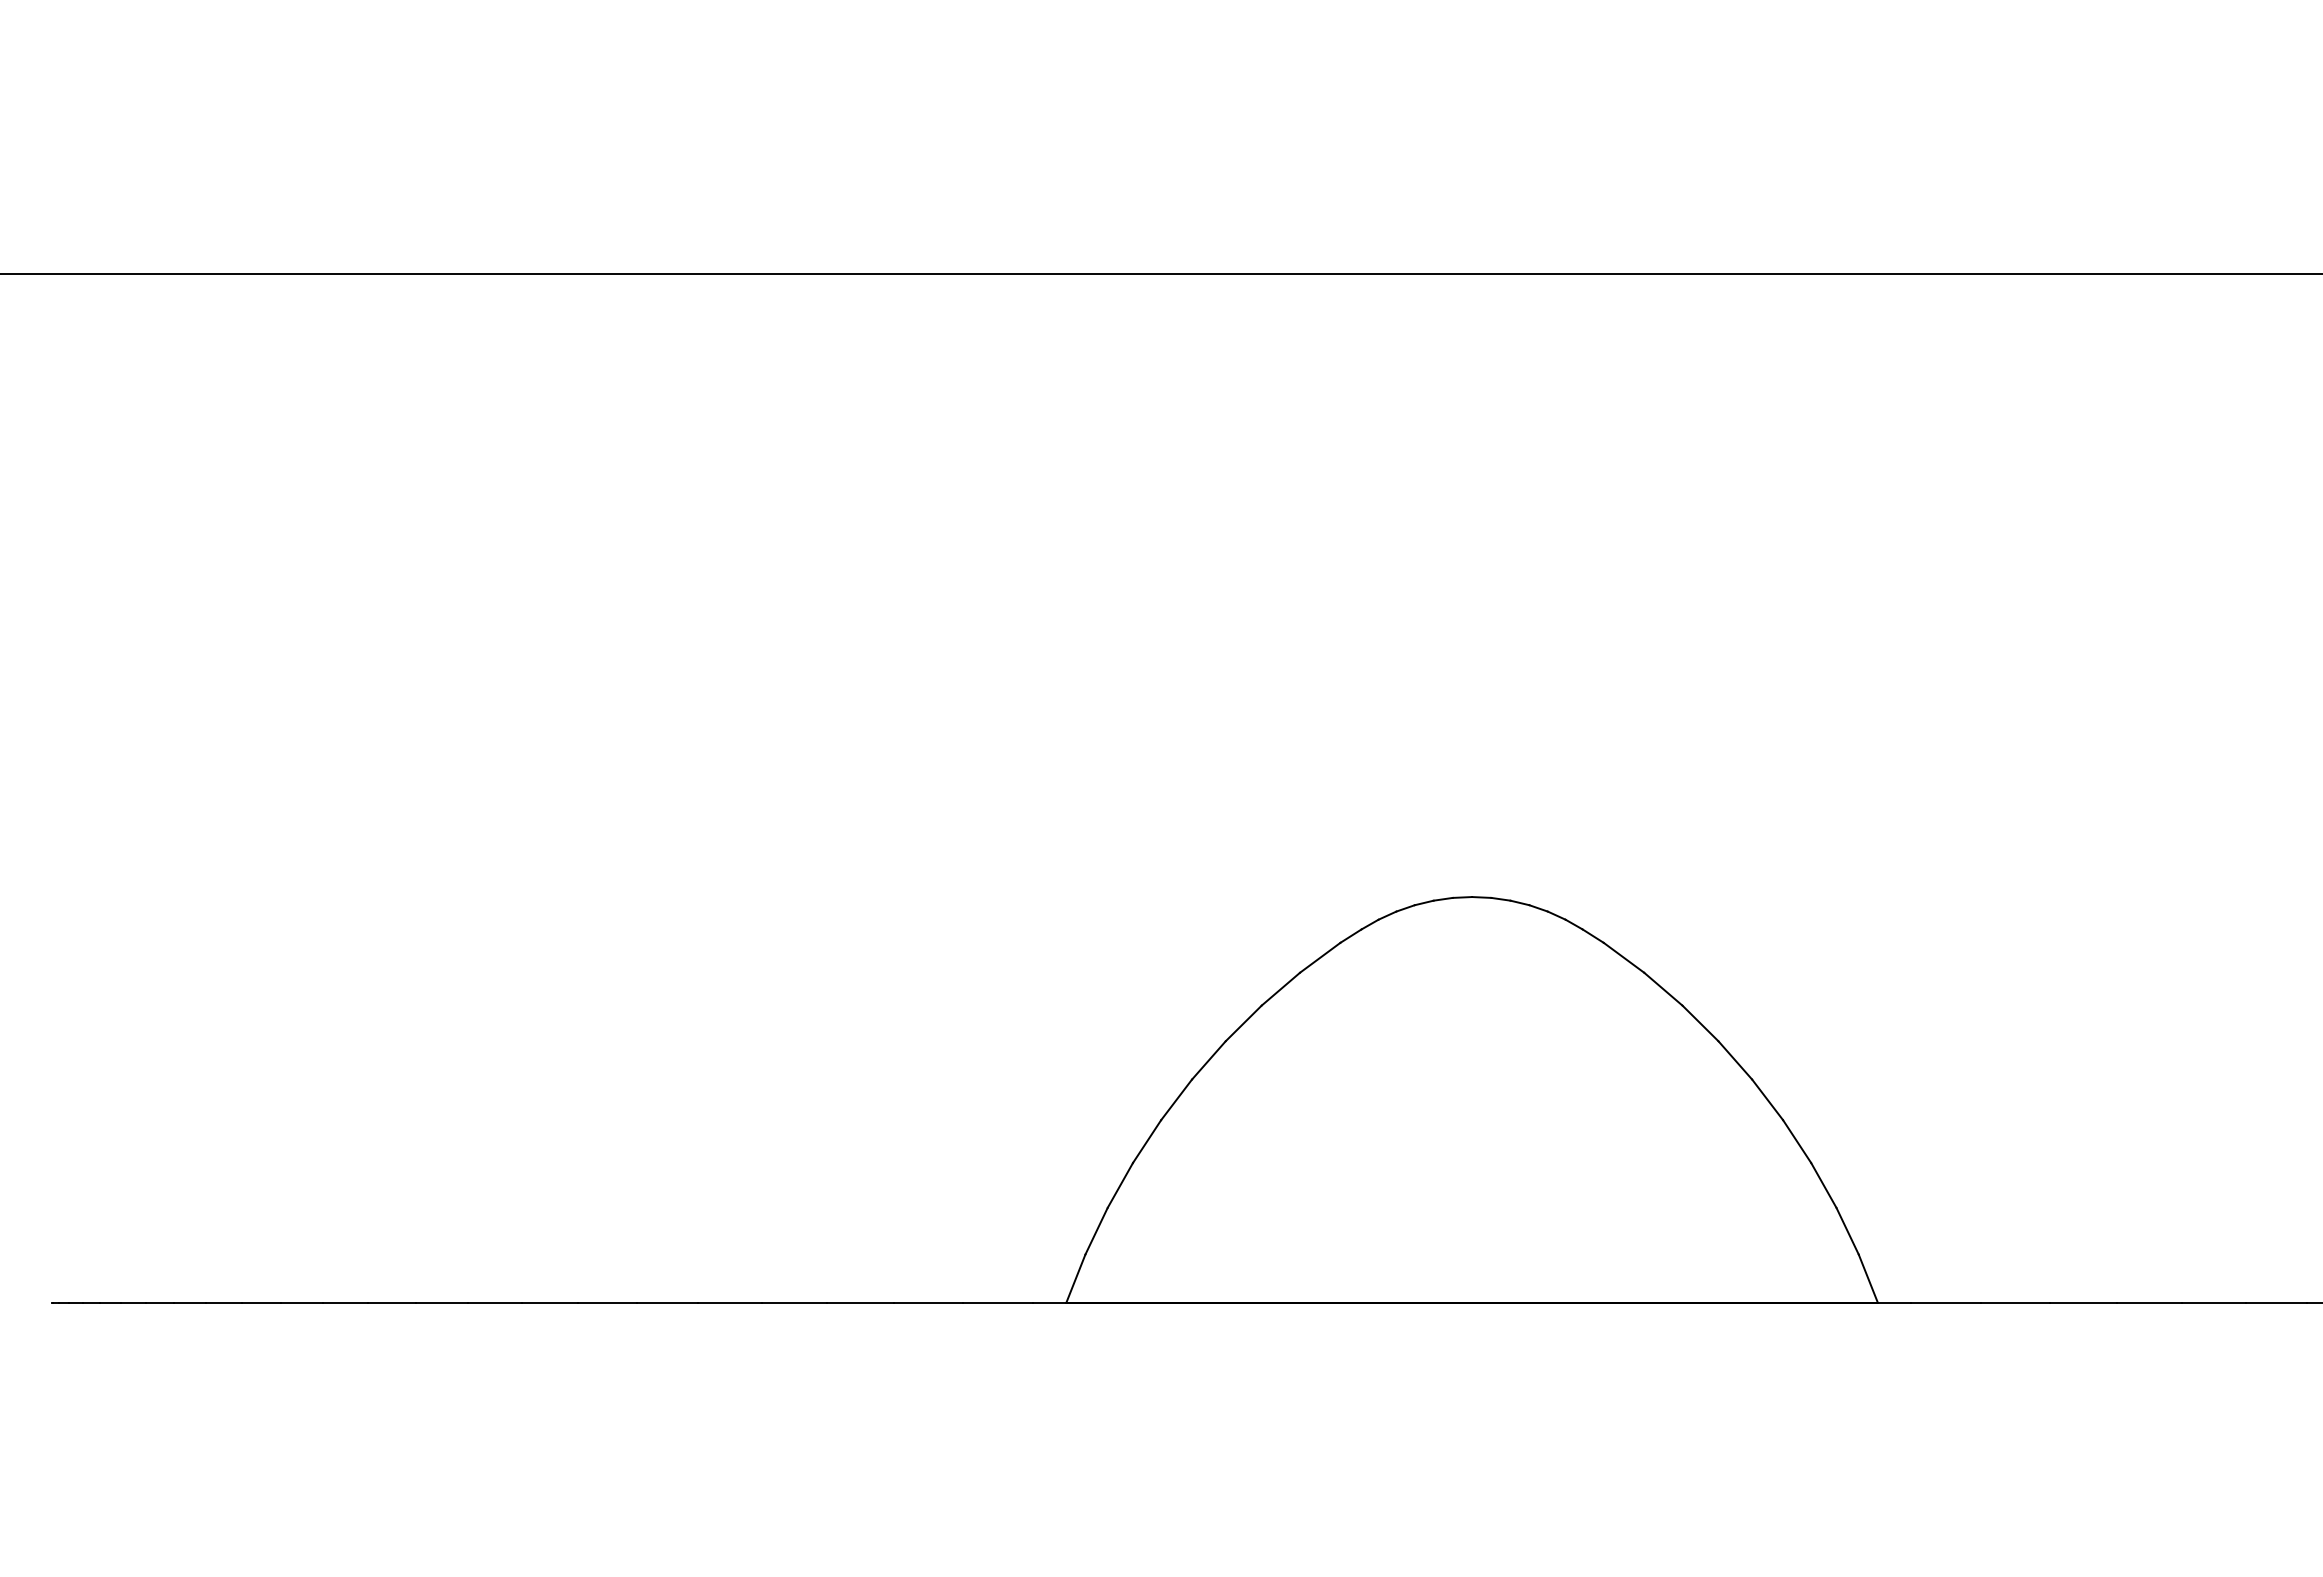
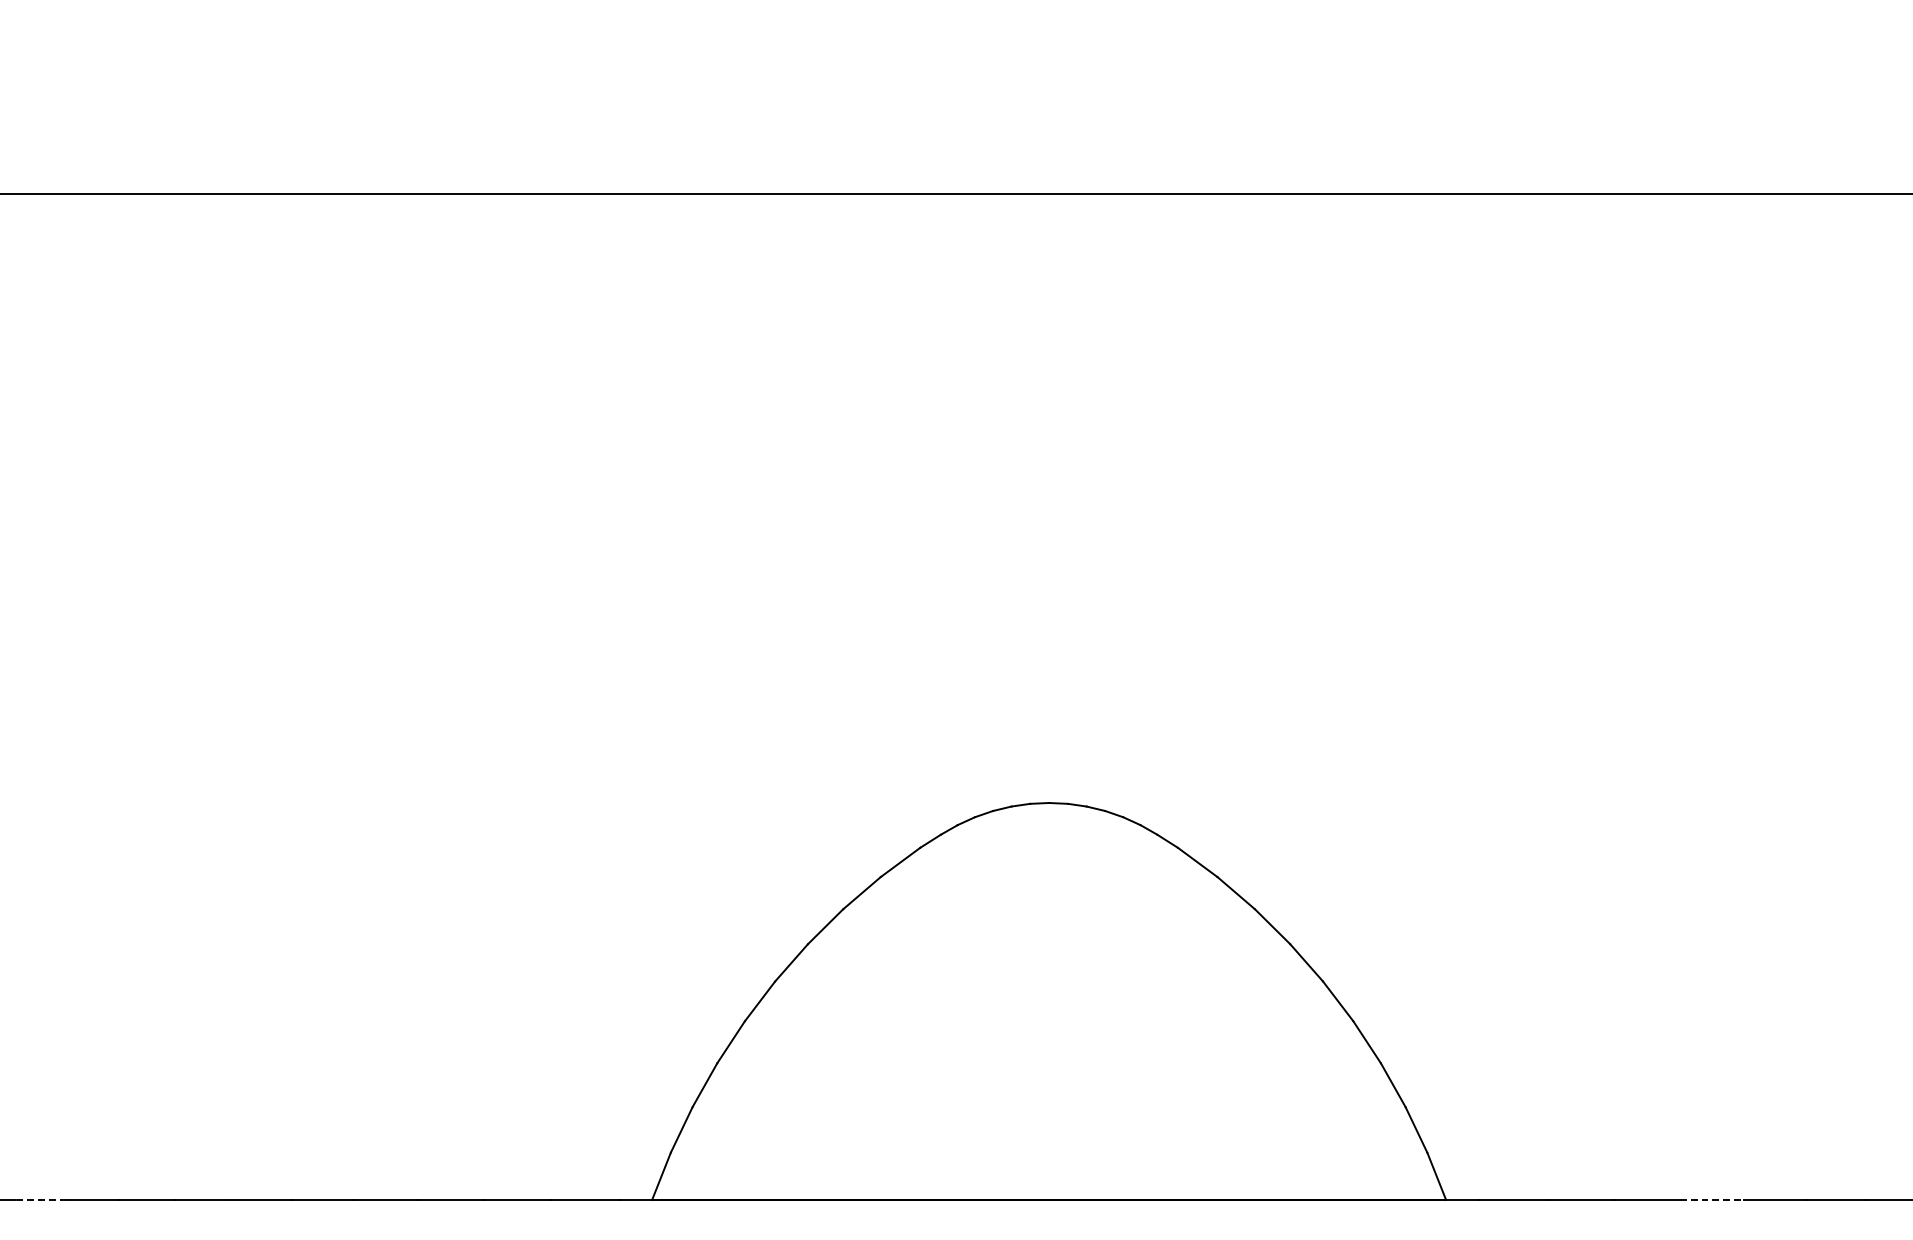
line: (442, 1302) -> (41, 1199), solid -> dashed
line: (2149, 1302) -> (1711, 1199), solid -> dashed

